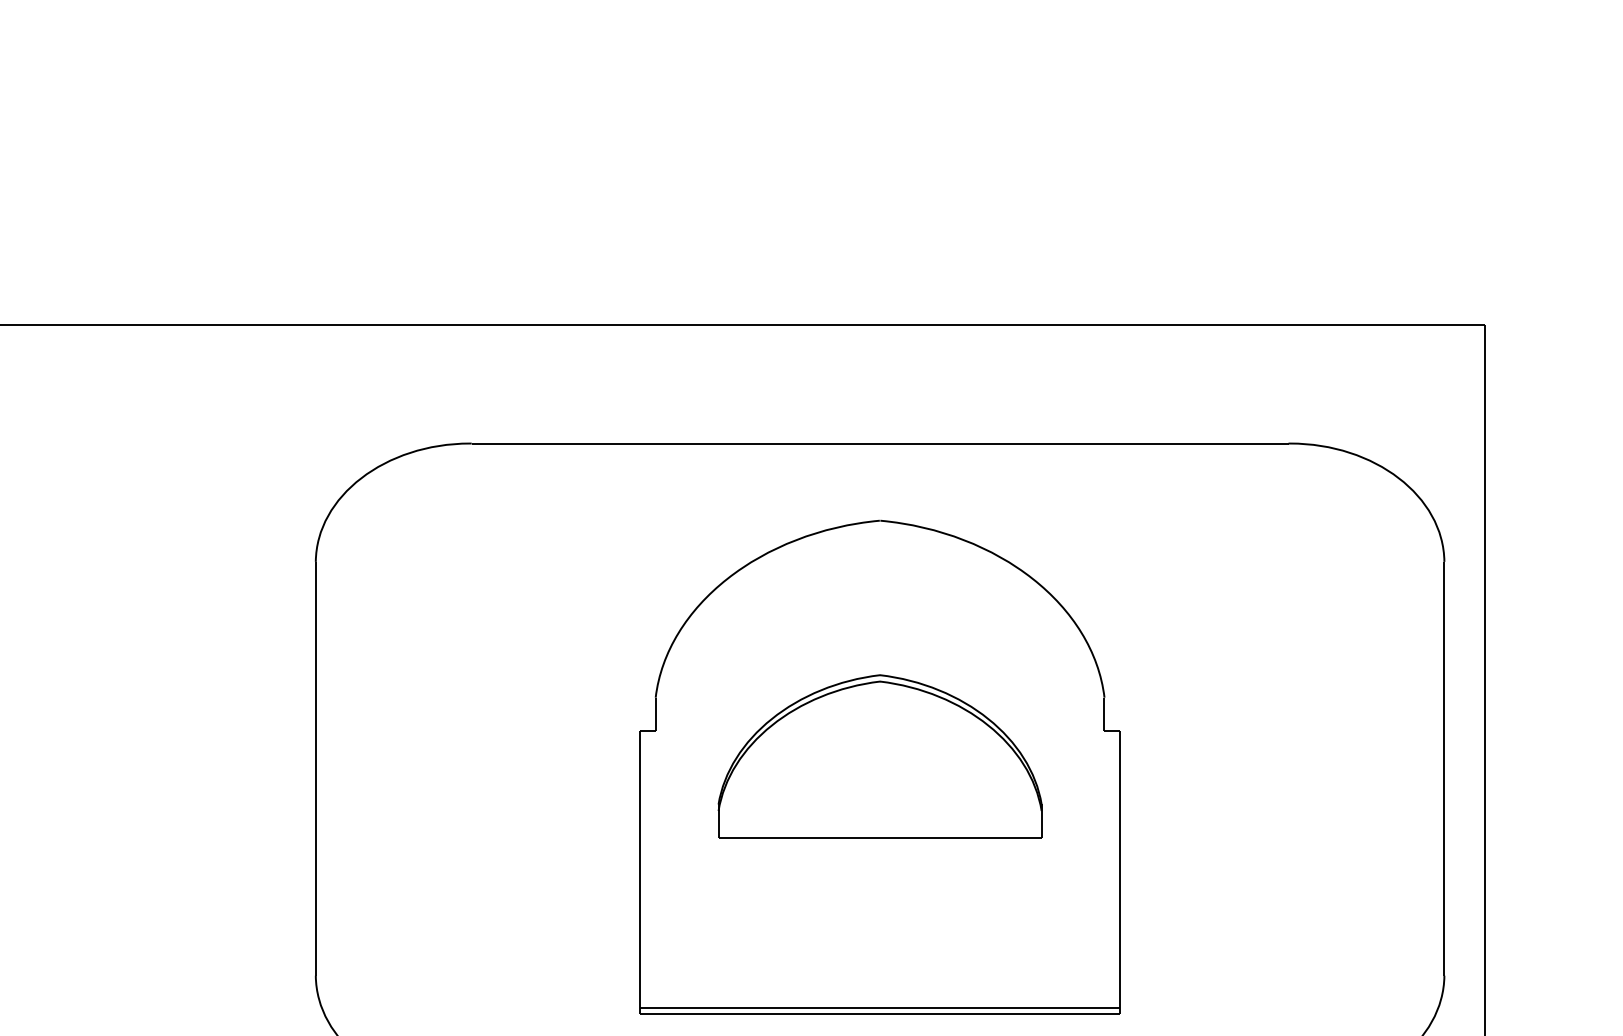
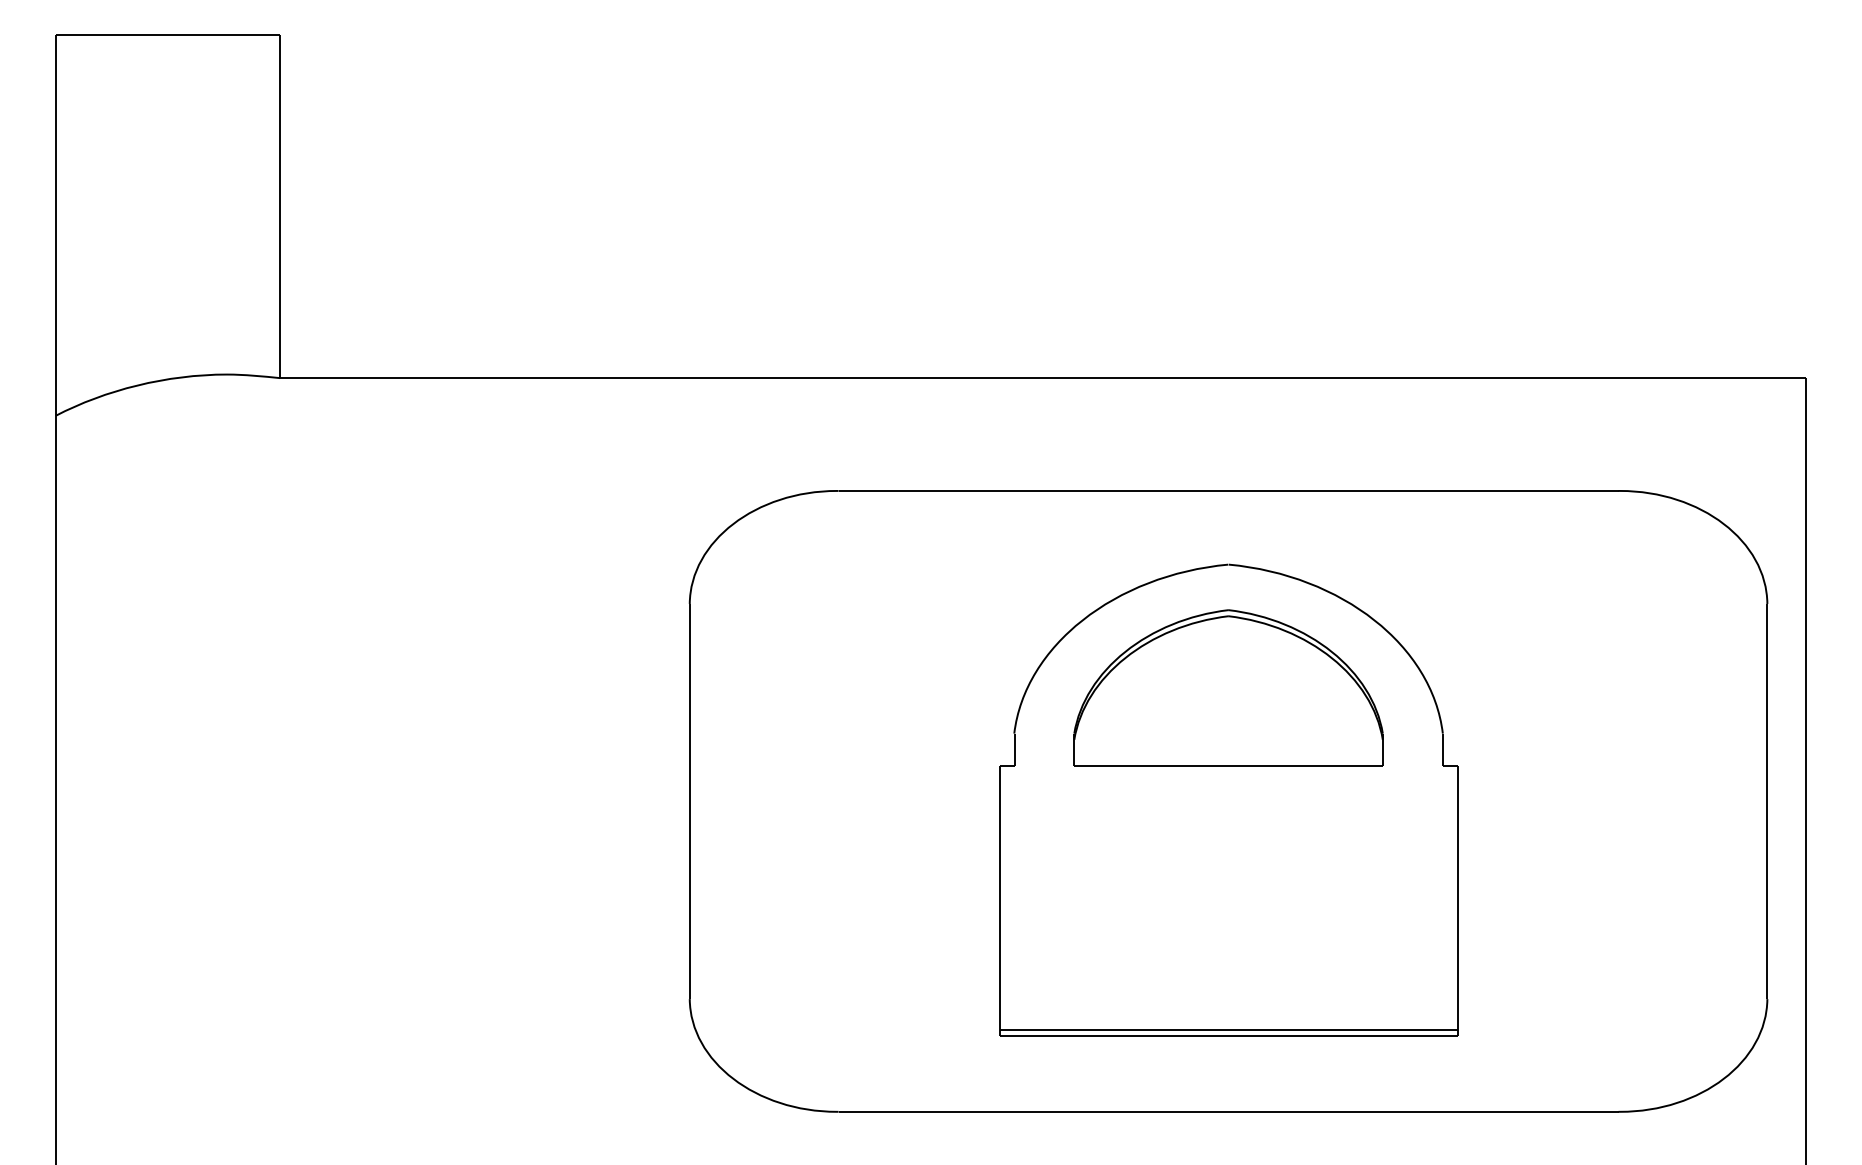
part: (880, 756) -> (1228, 687), moved

